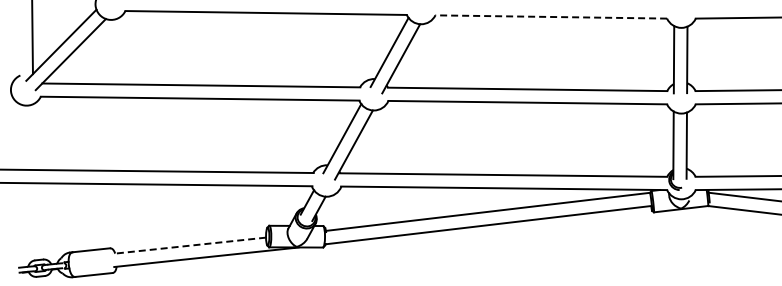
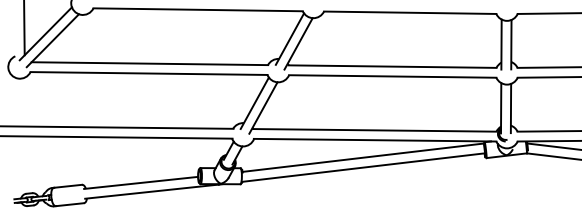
line: (551, 16) -> (410, 12), dashed -> solid
line: (188, 245) -> (140, 182), dashed -> solid

